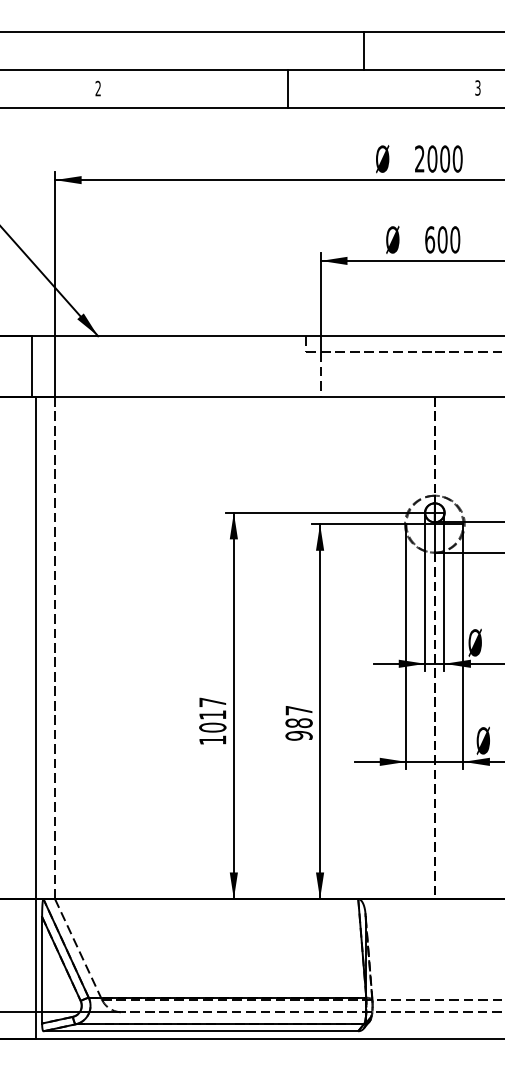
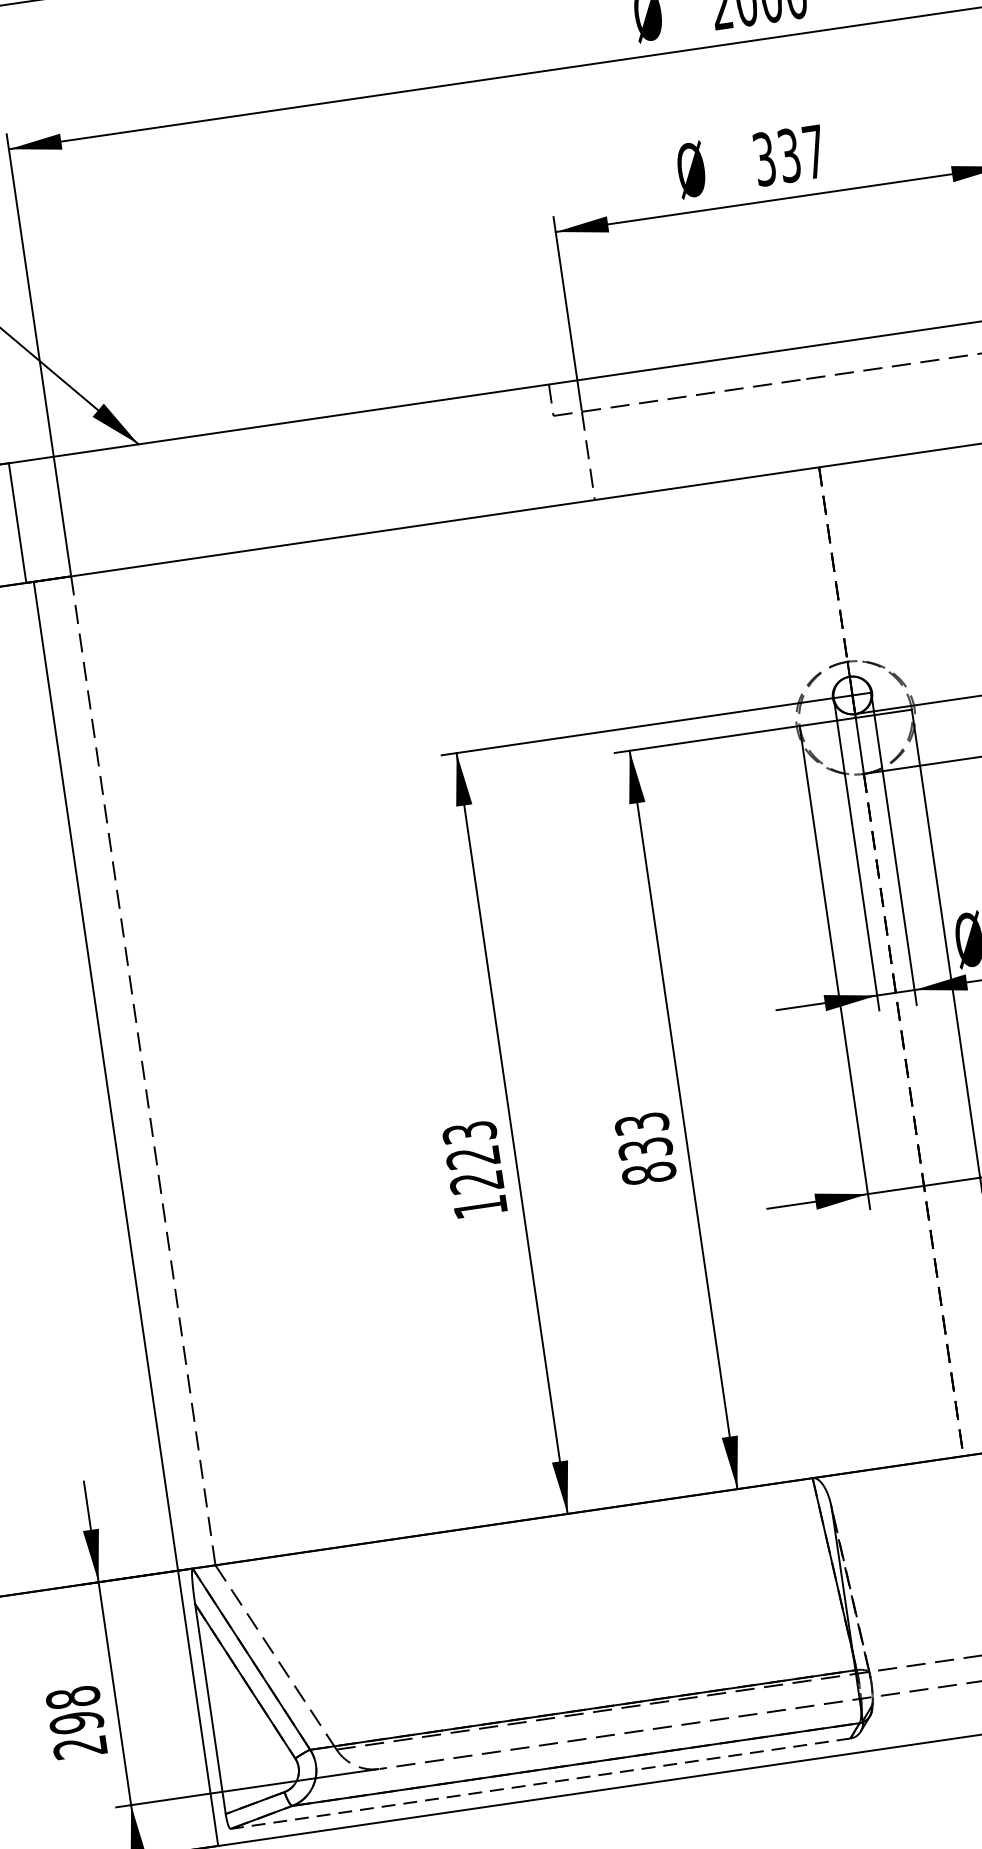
text: (442, 239) -> (789, 154), 600 -> 337
text: (212, 714) -> (472, 1156), 1017 -> 1223
text: (298, 722) -> (644, 1147), 987 -> 833
line: (200, 1031) -> (539, 1784), solid -> dashed

